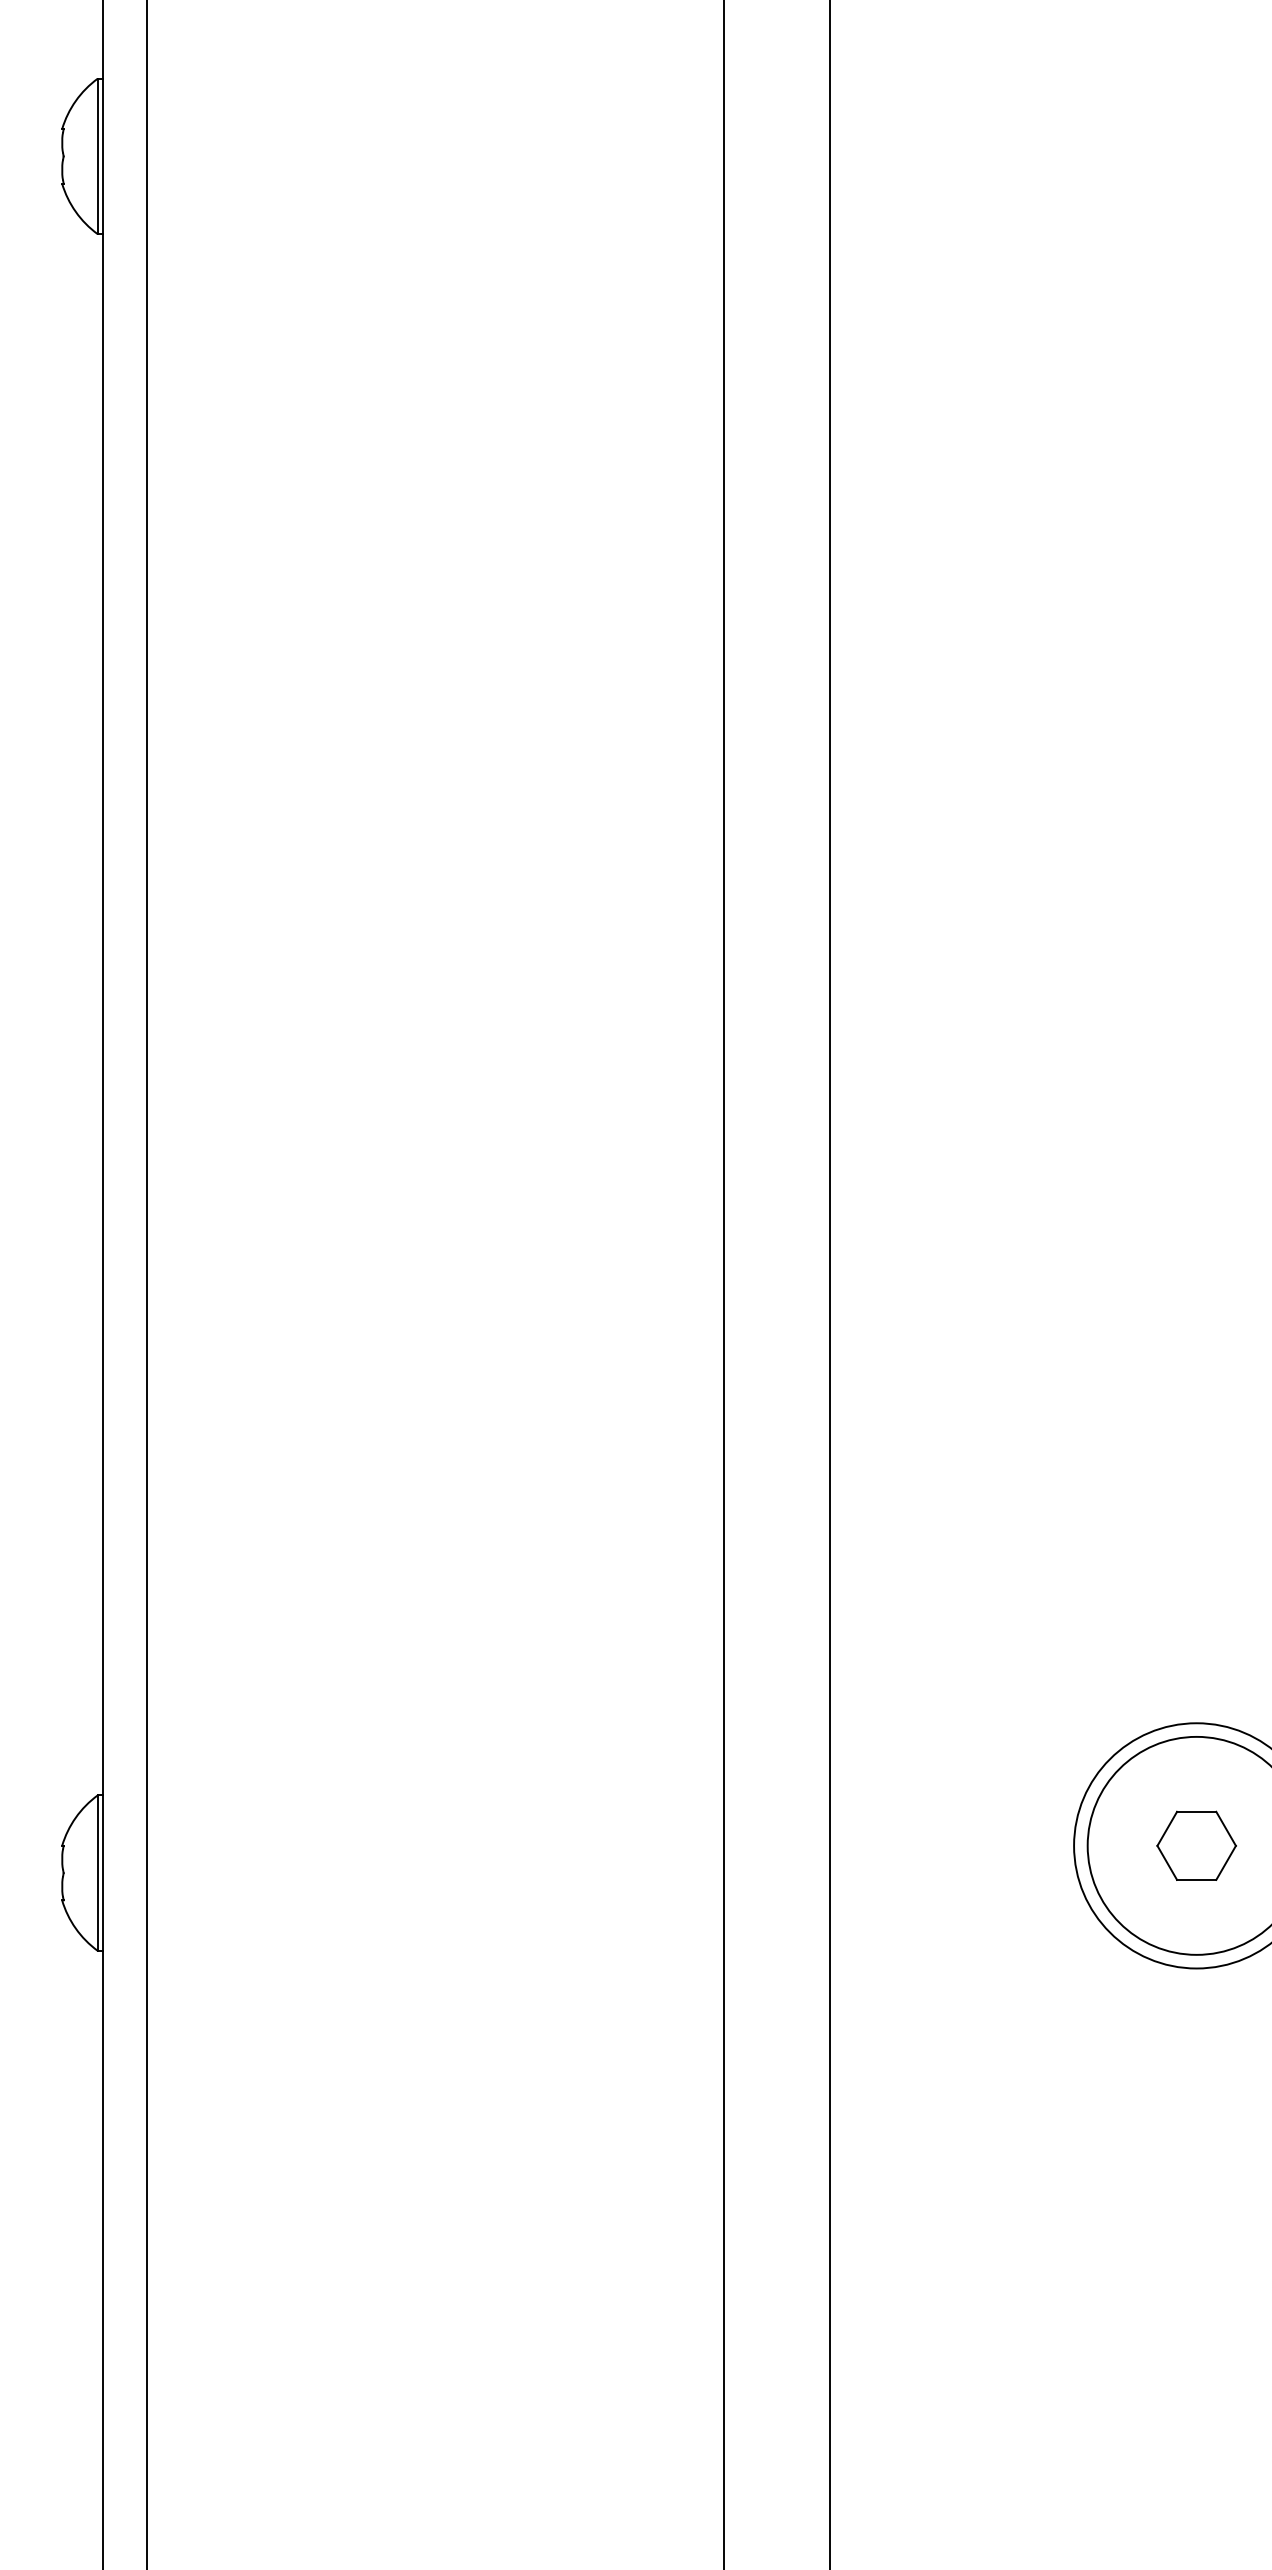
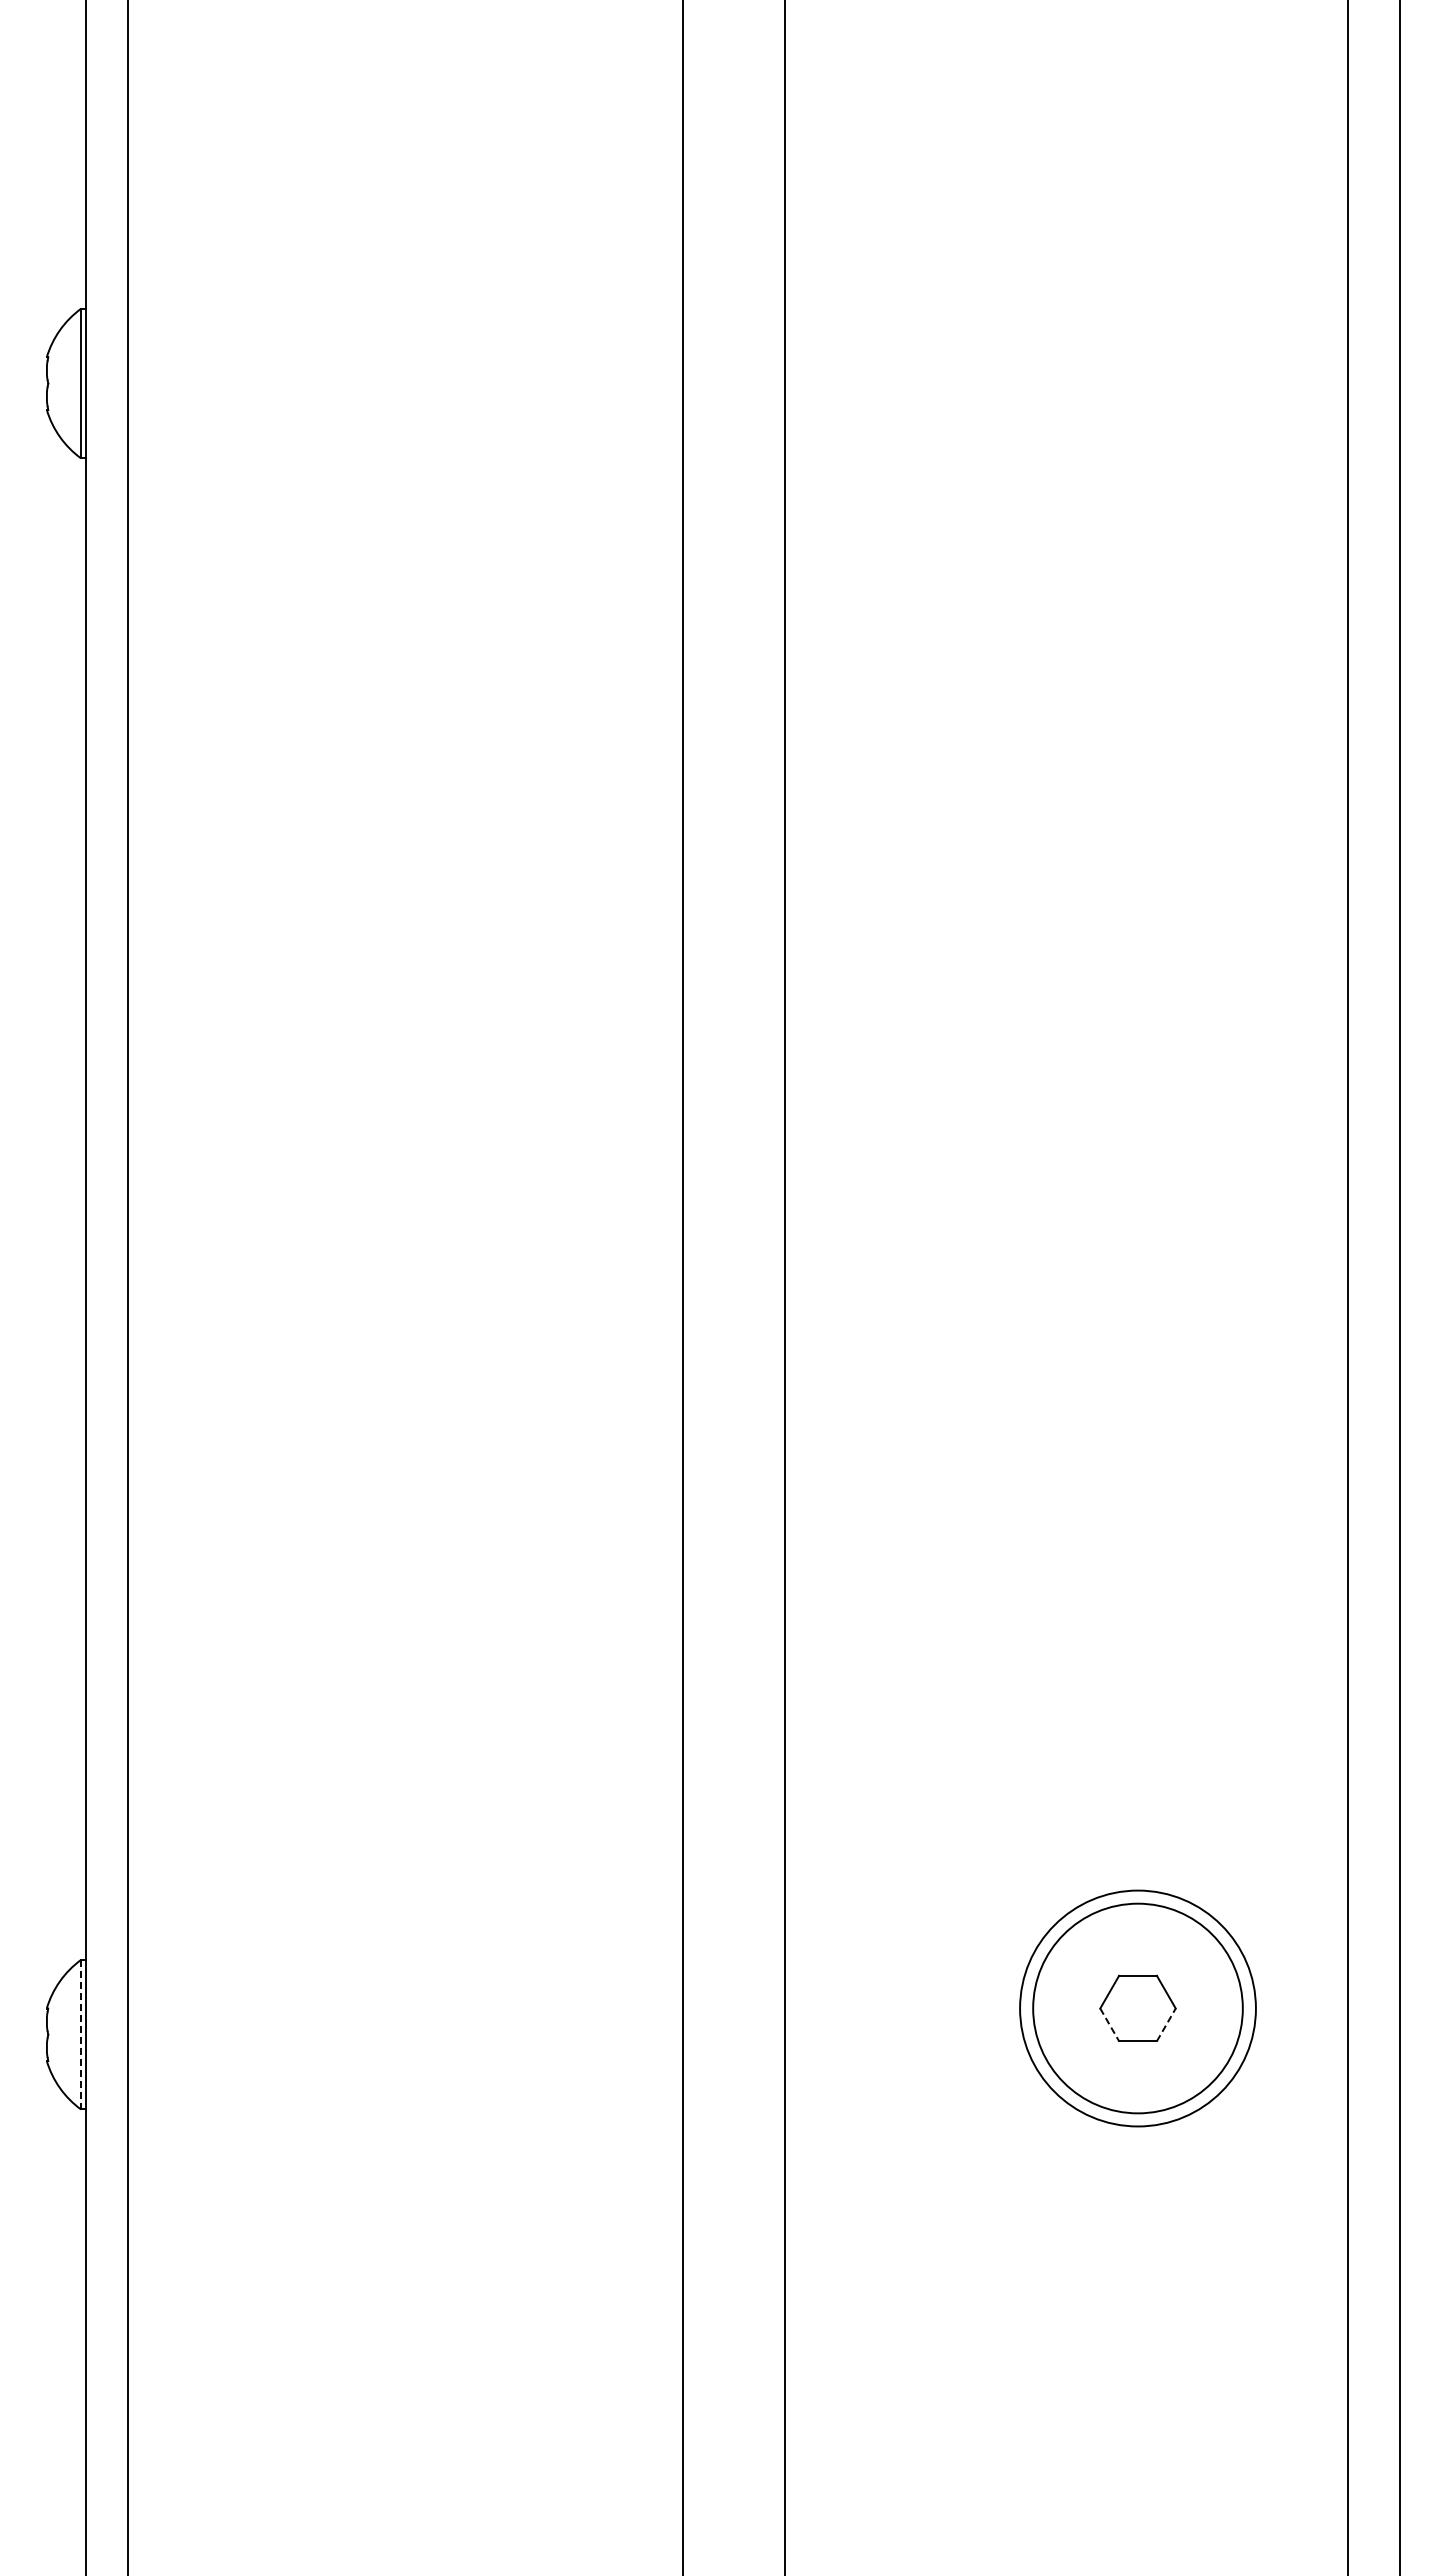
line: (1167, 1862) -> (1109, 2024), solid -> dashed
line: (1226, 1862) -> (1166, 2024), solid -> dashed
line: (98, 1872) -> (81, 2034), solid -> dashed

